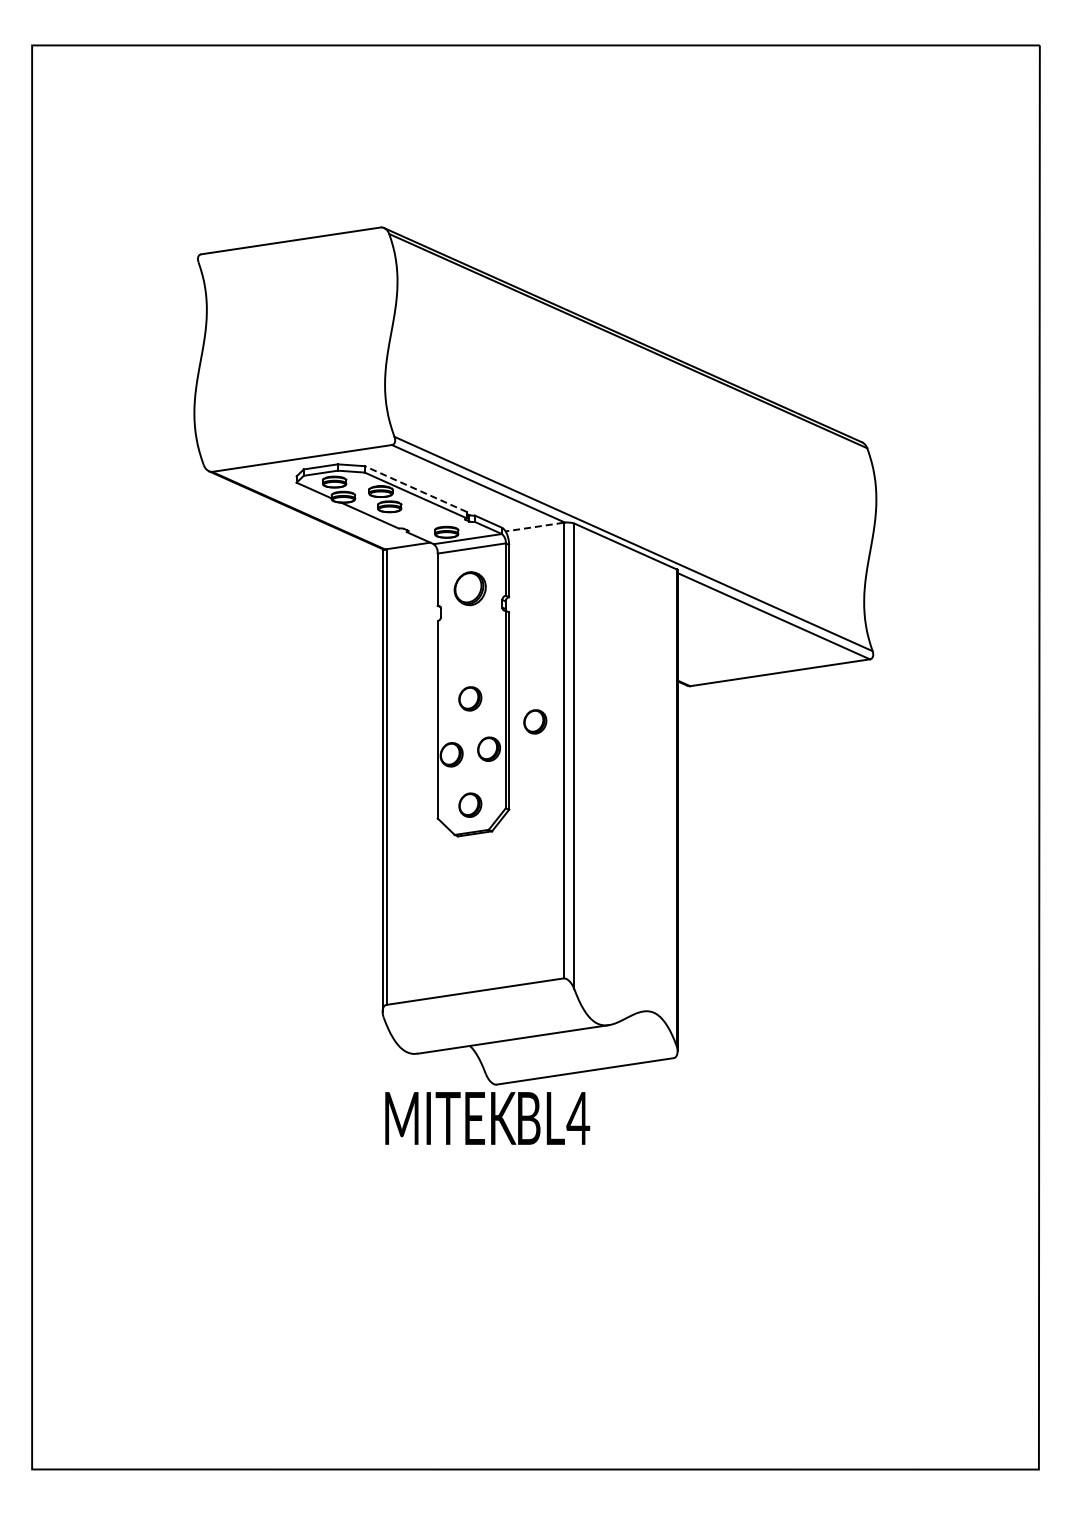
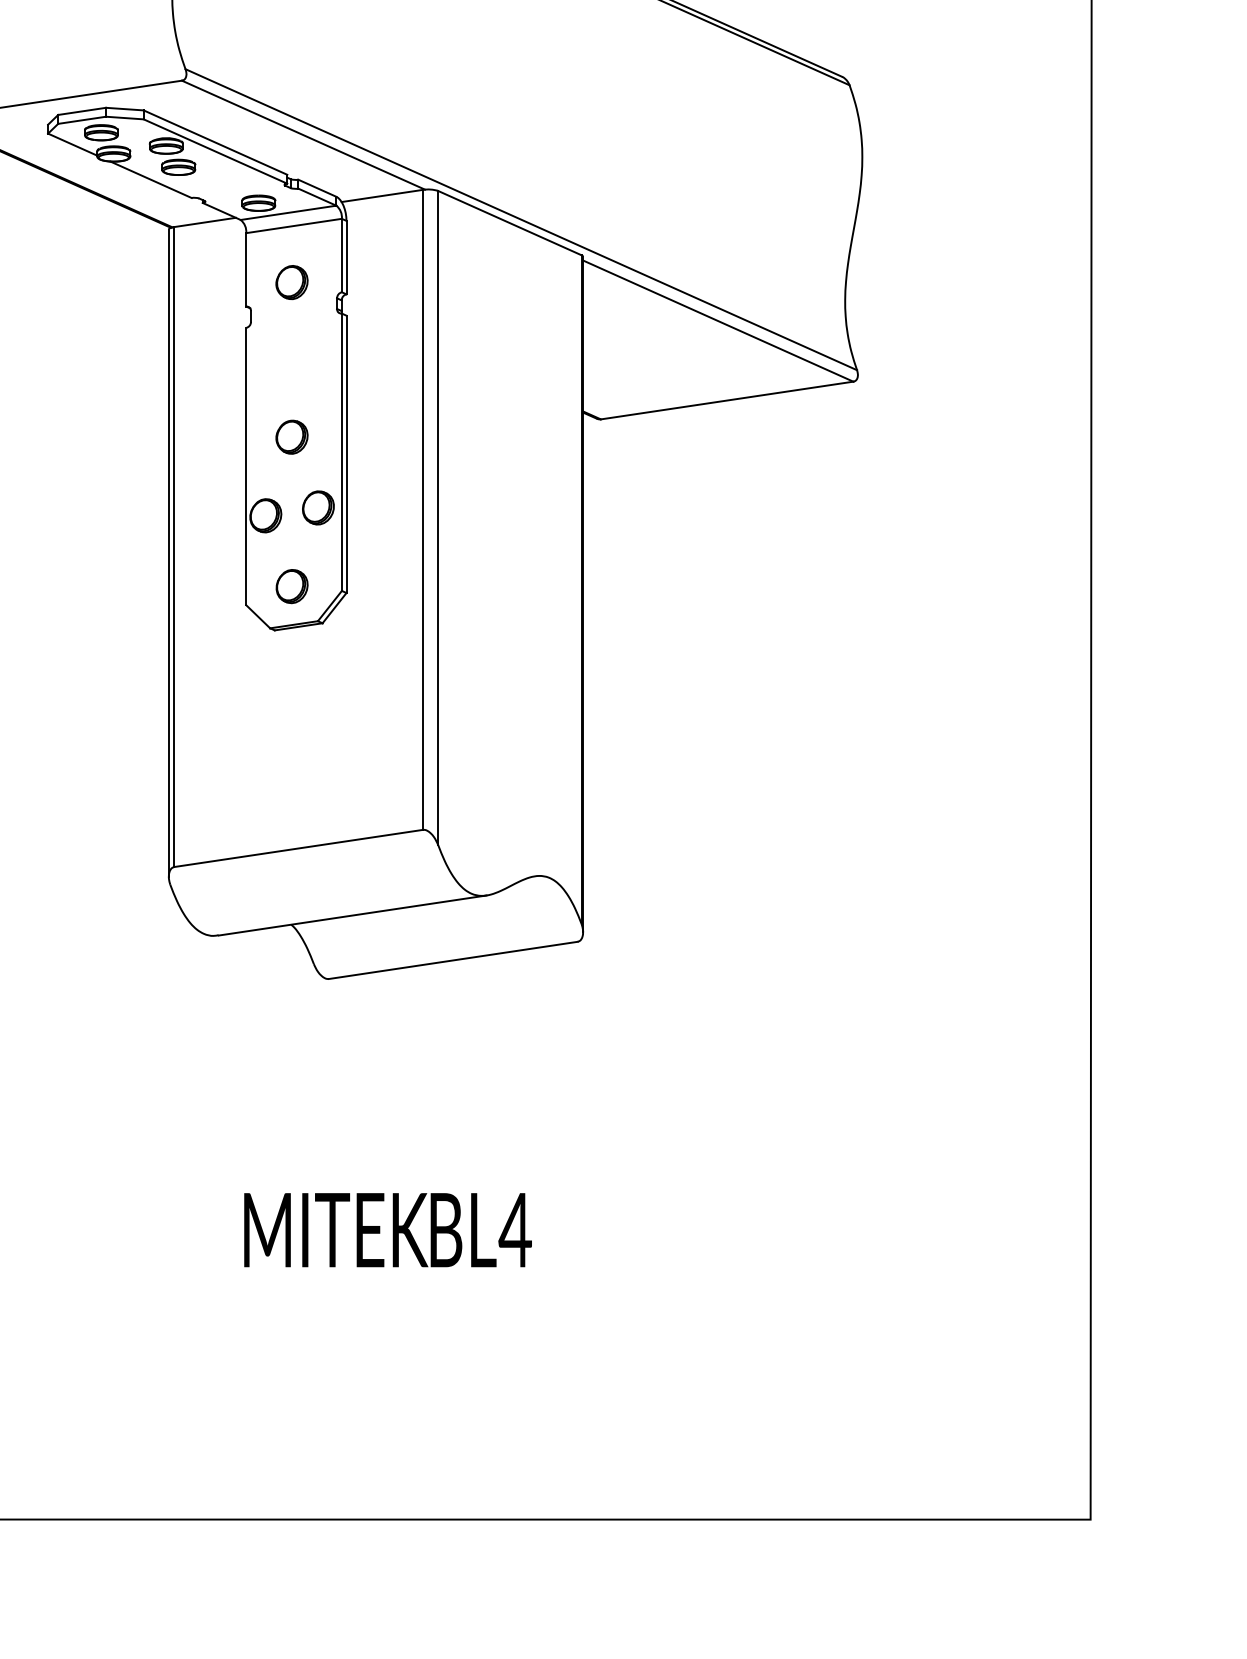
line: (415, 488) -> (215, 141), dashed -> solid
line: (534, 527) -> (382, 196), dashed -> solid
part: (470, 588) -> (292, 282), size x0.71
part: (535, 721) -> (383, 468), removed
text: (487, 1118) -> (387, 1230), moved

